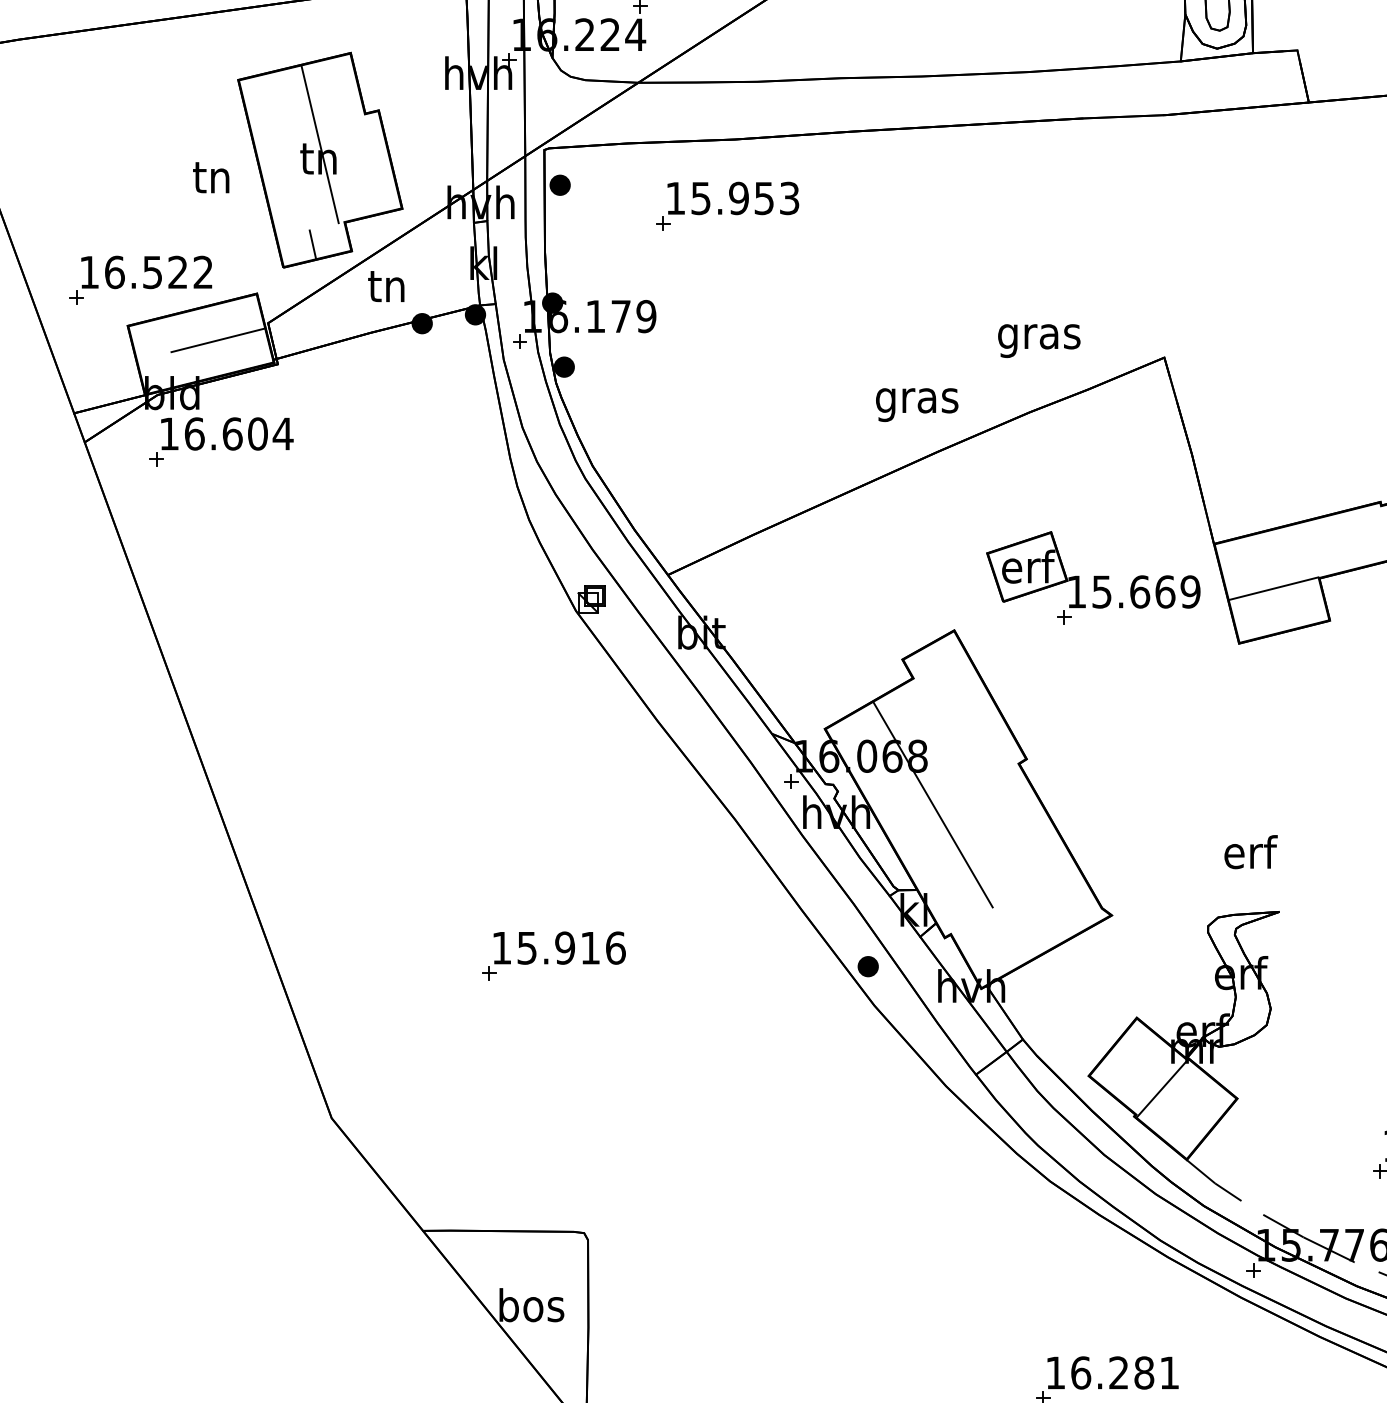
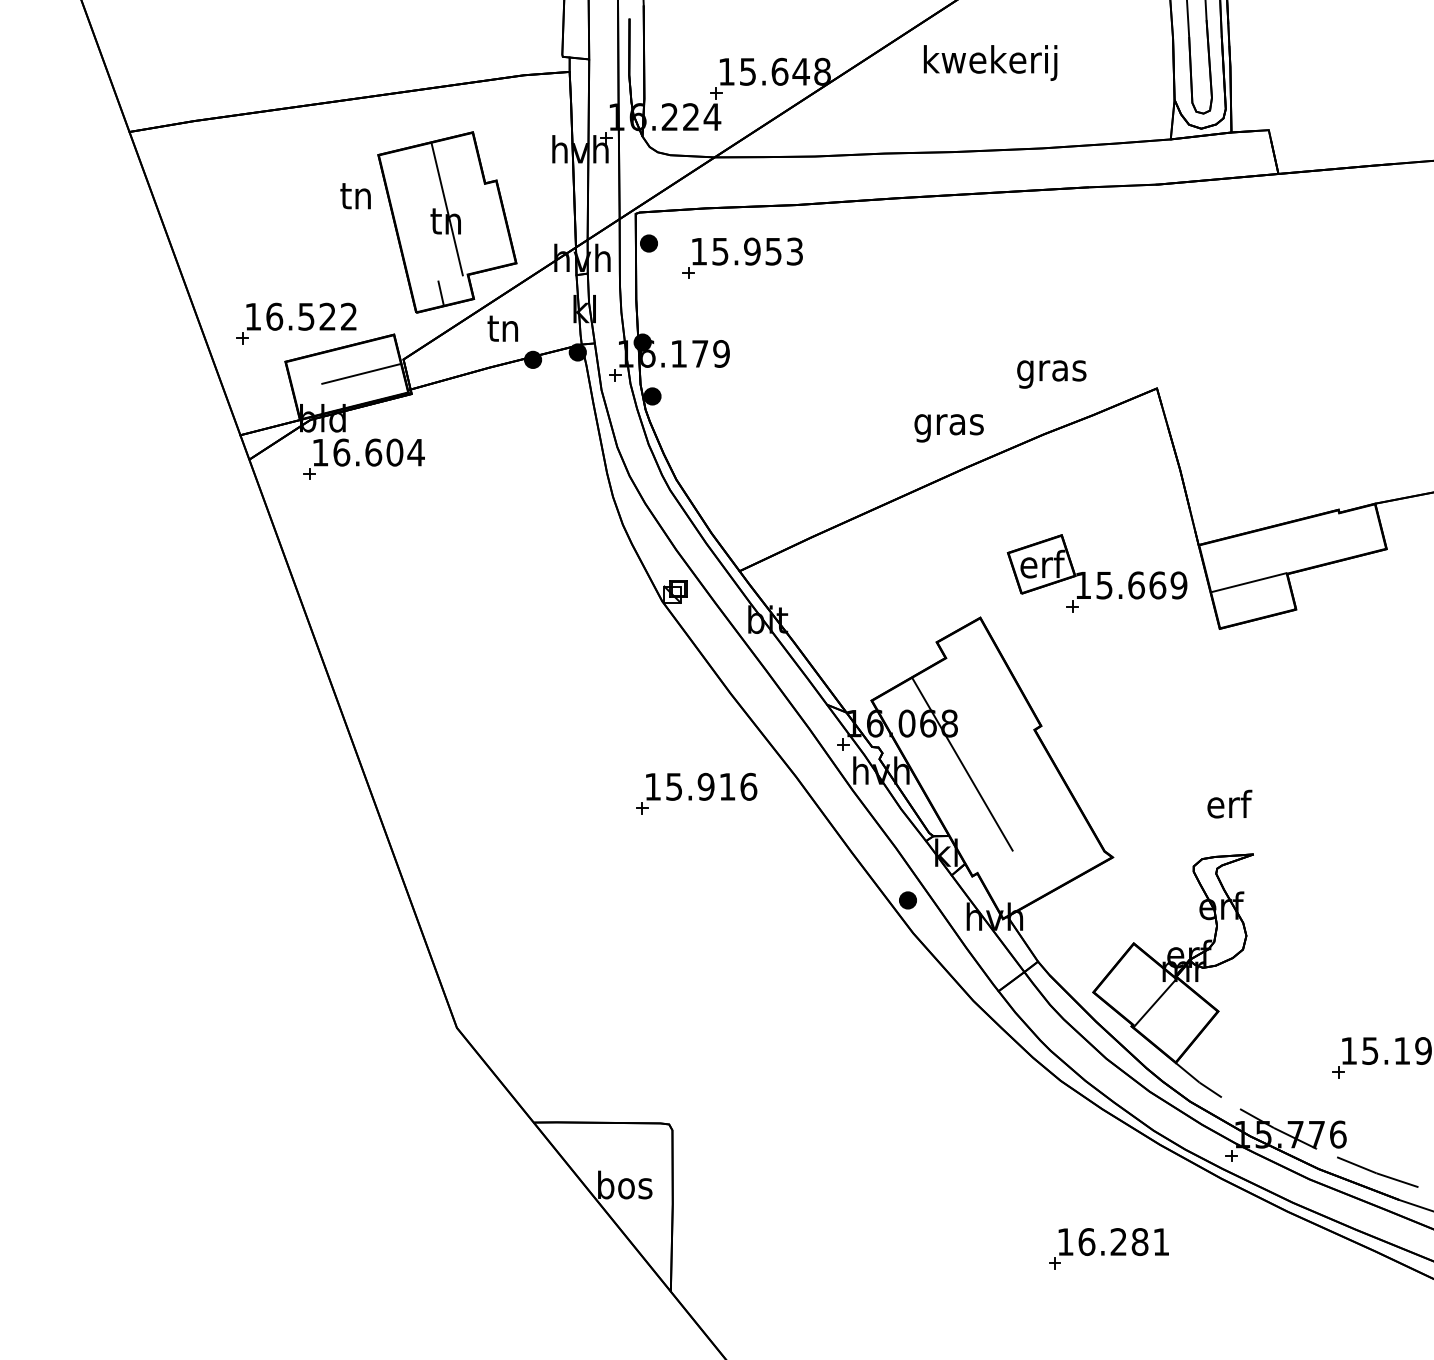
text: (211, 178) -> (355, 196), moved
part: (727, 205) -> (742, 257), moved
part: (553, 956) -> (696, 793), moved

